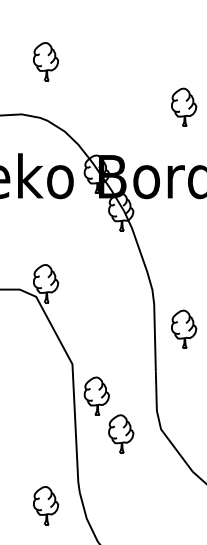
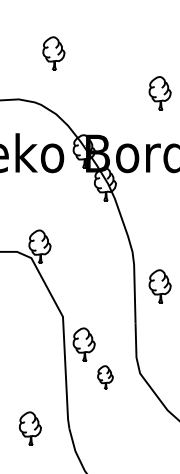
part: (46, 61) -> (54, 53), moved
part: (121, 433) -> (105, 377), size x0.7
part: (46, 505) -> (30, 428), moved

